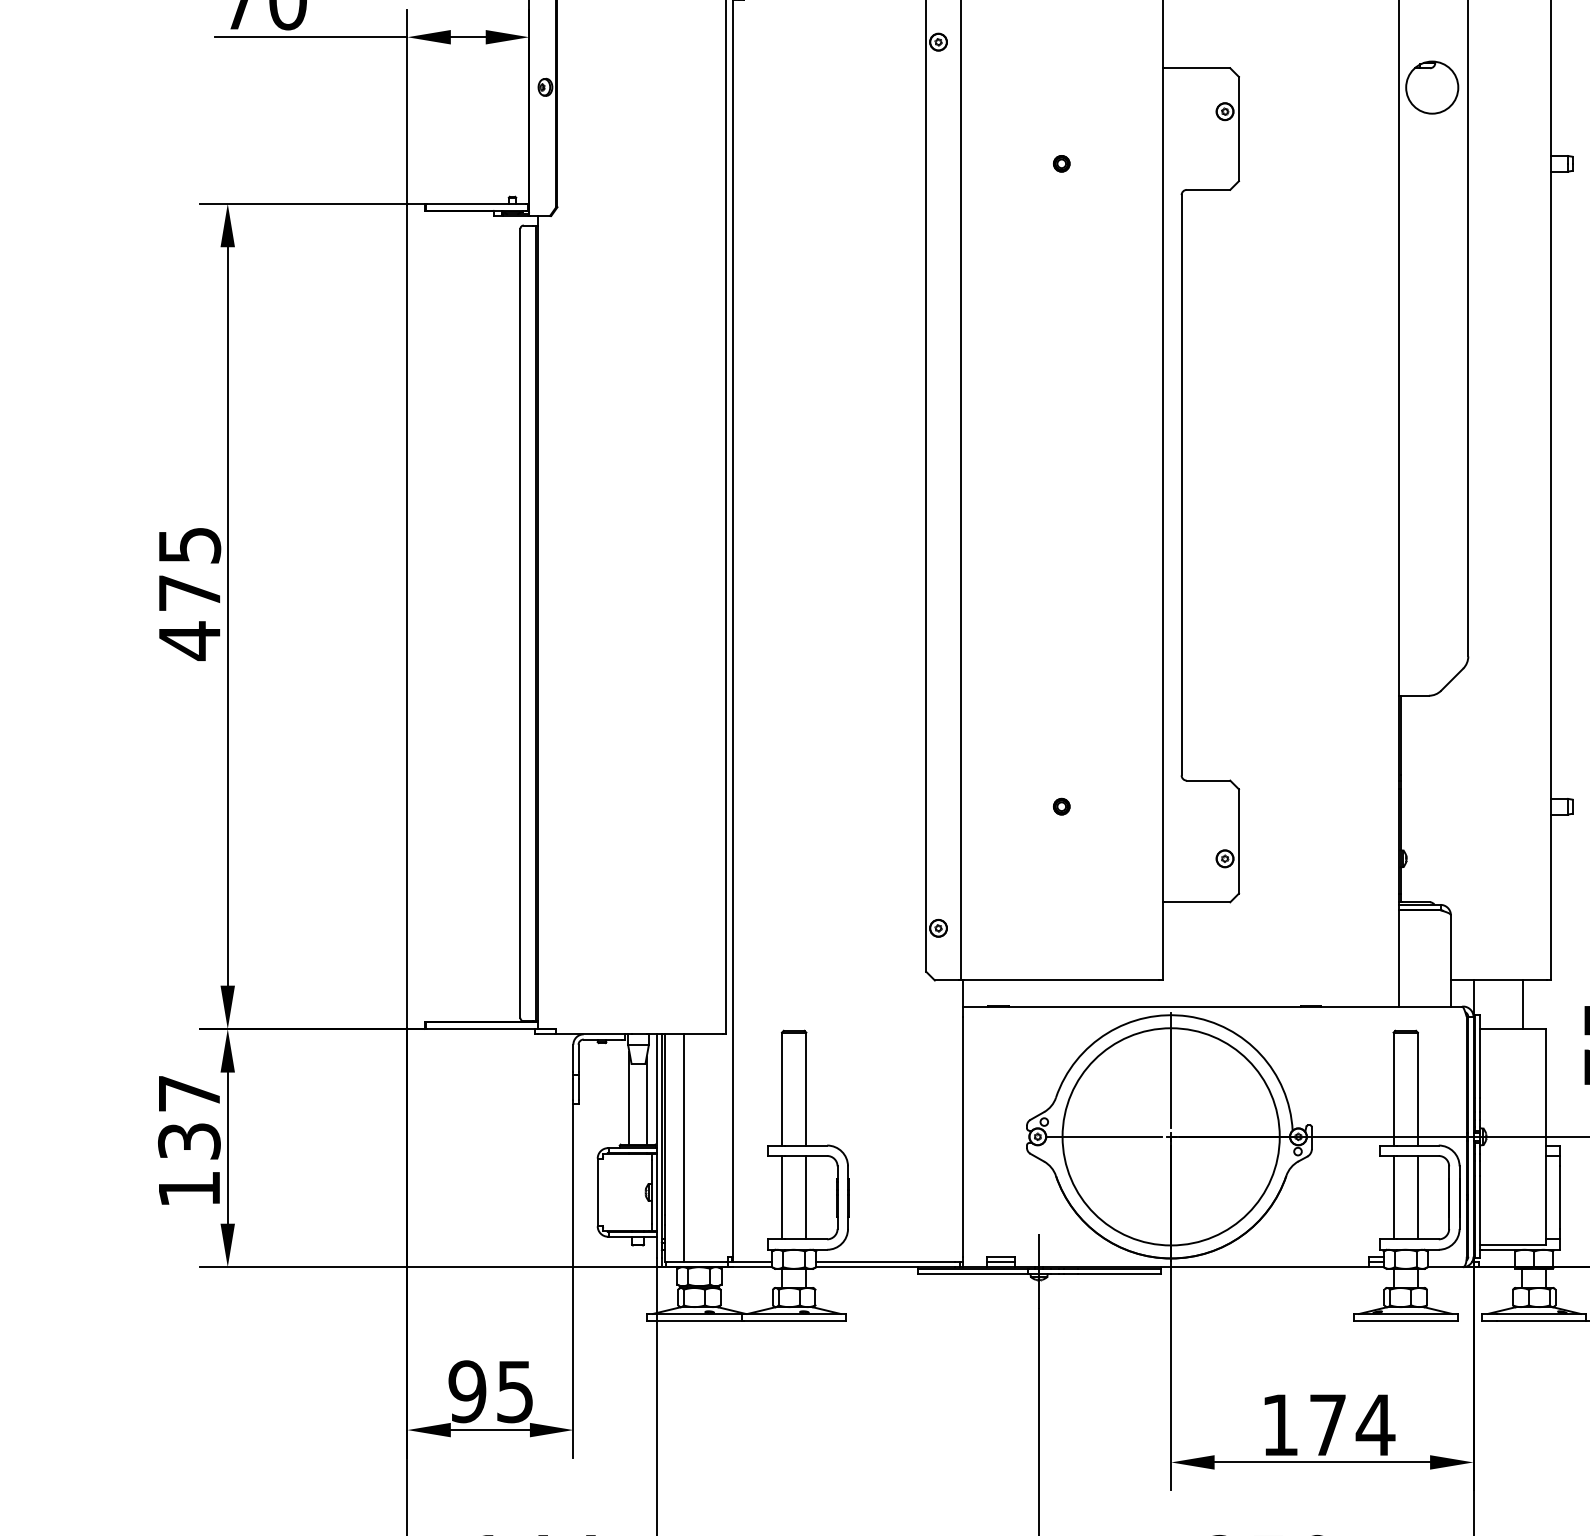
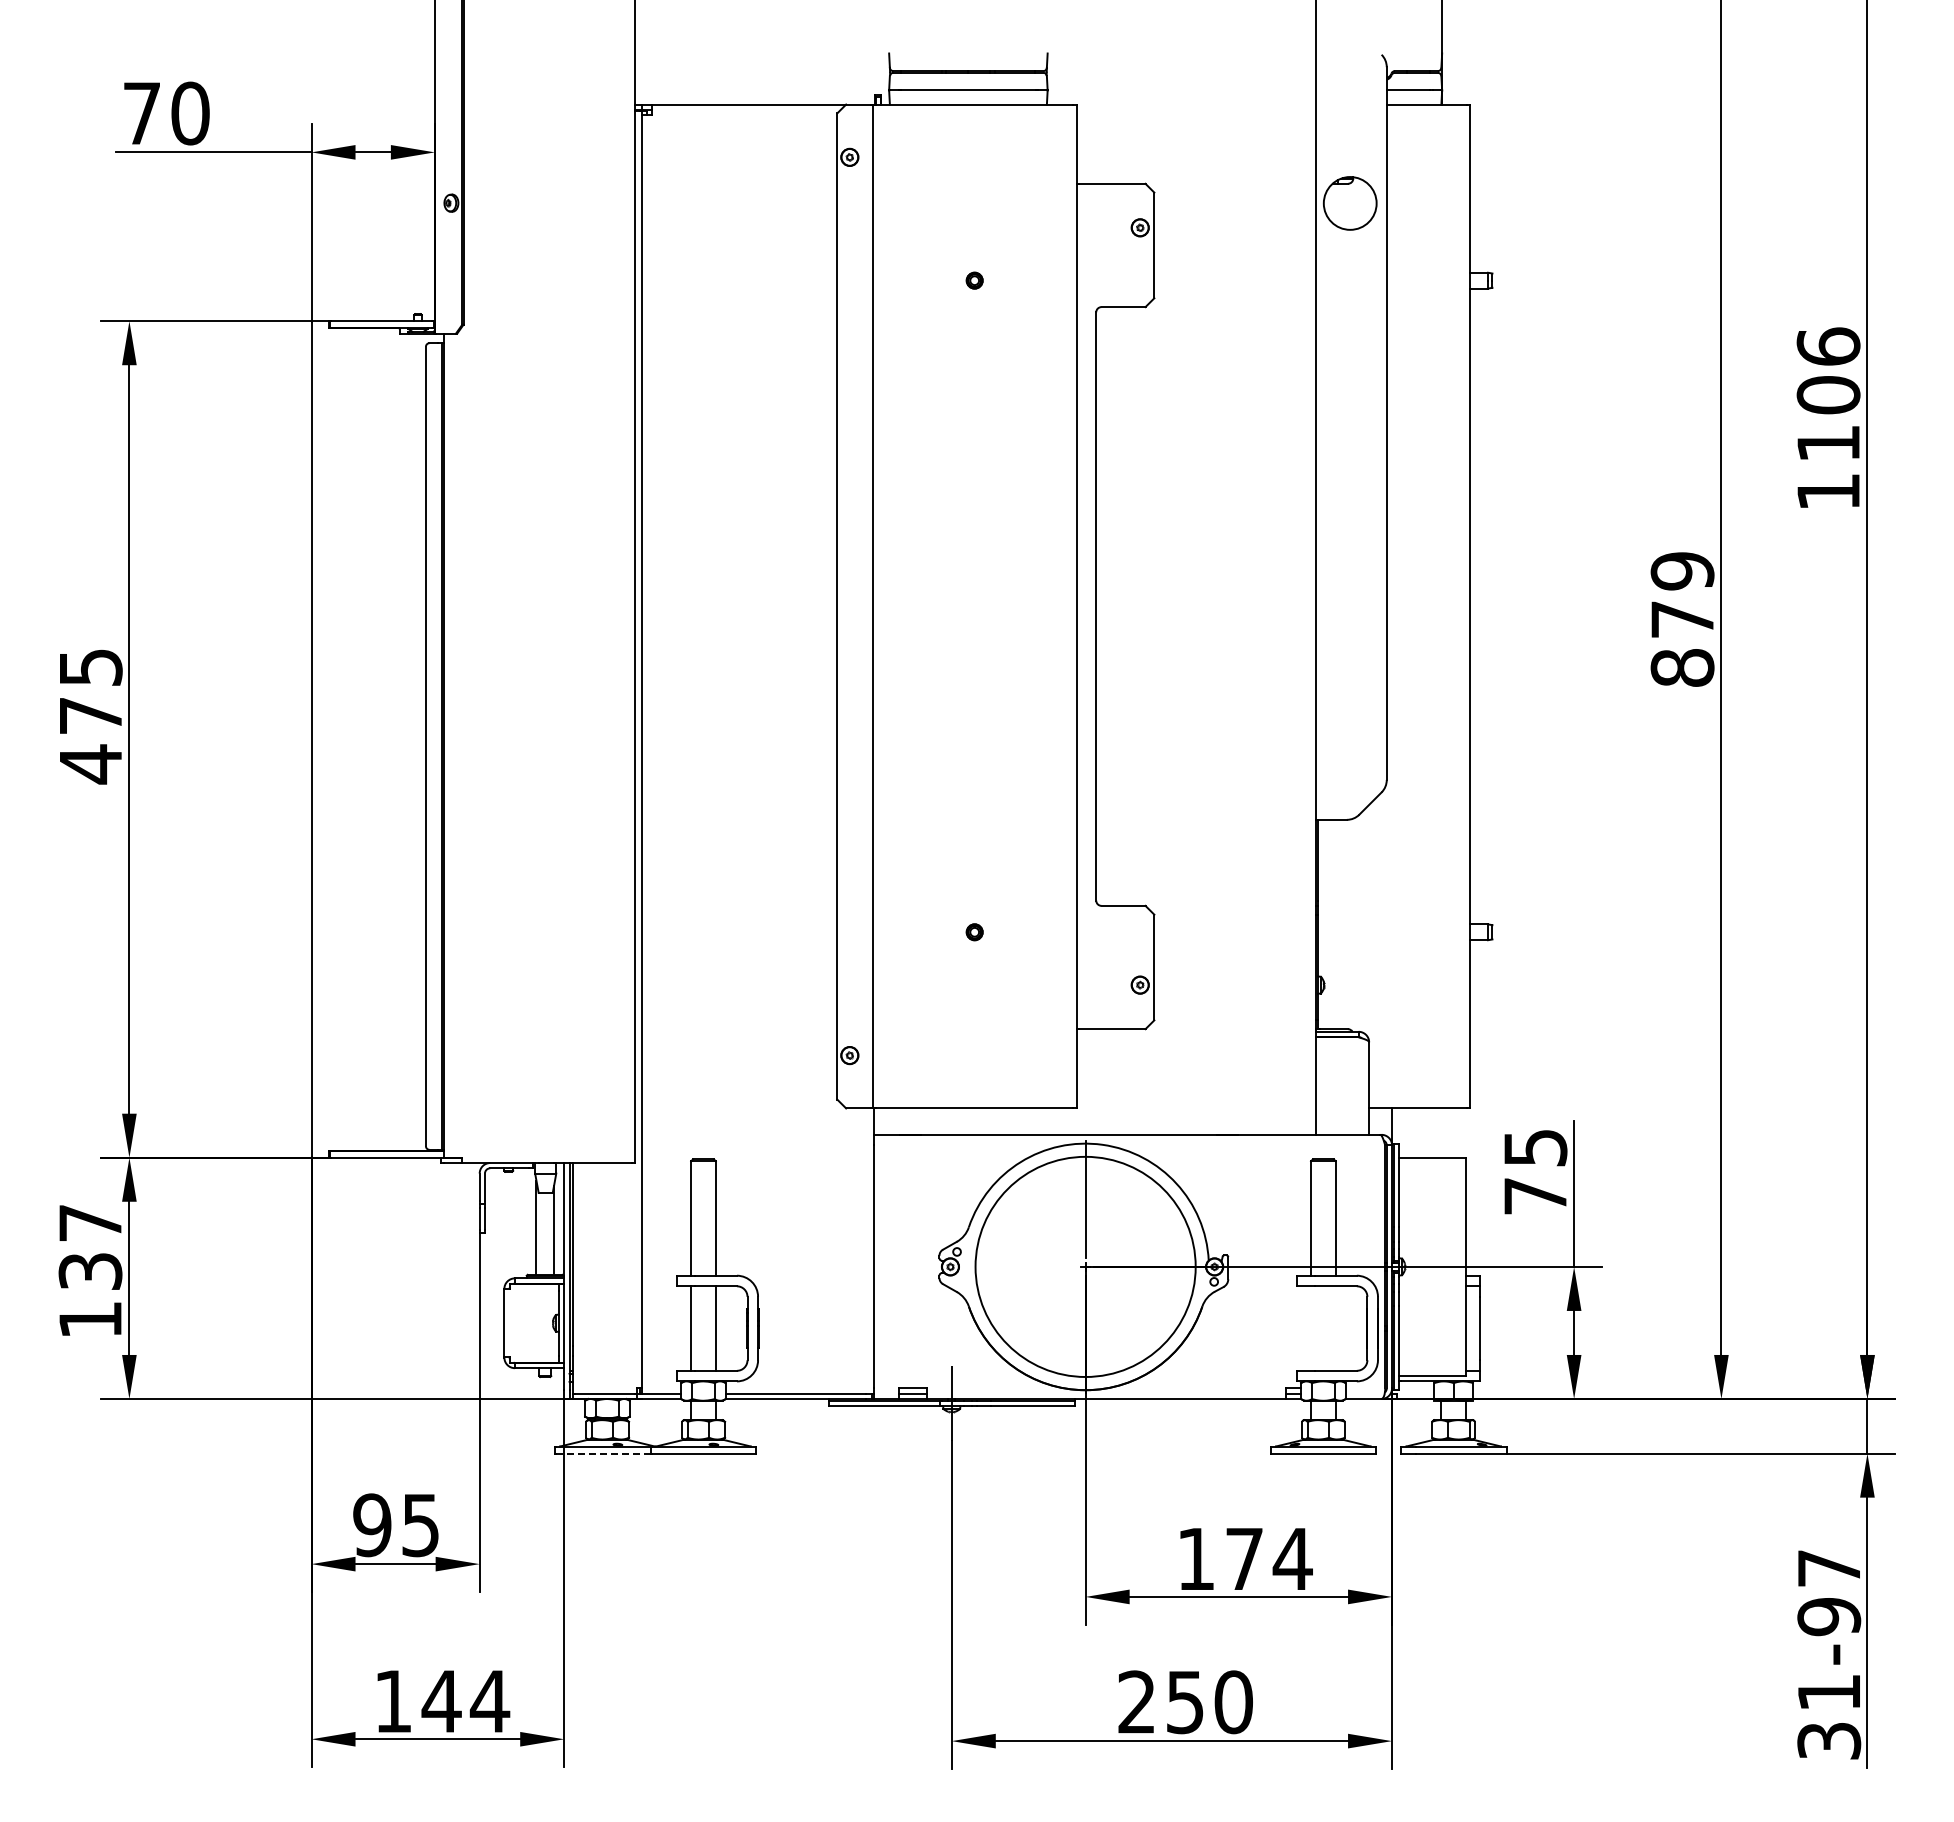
line: (1523, 1004) -> (1442, 1132), removed
line: (1103, 1136) -> (1017, 1266), removed
line: (684, 1148) -> (592, 1278), removed
line: (1394, 1197) -> (1311, 1328), removed
line: (1417, 1197) -> (1335, 1328), removed
line: (695, 1320) -> (603, 1453), solid -> dashed

